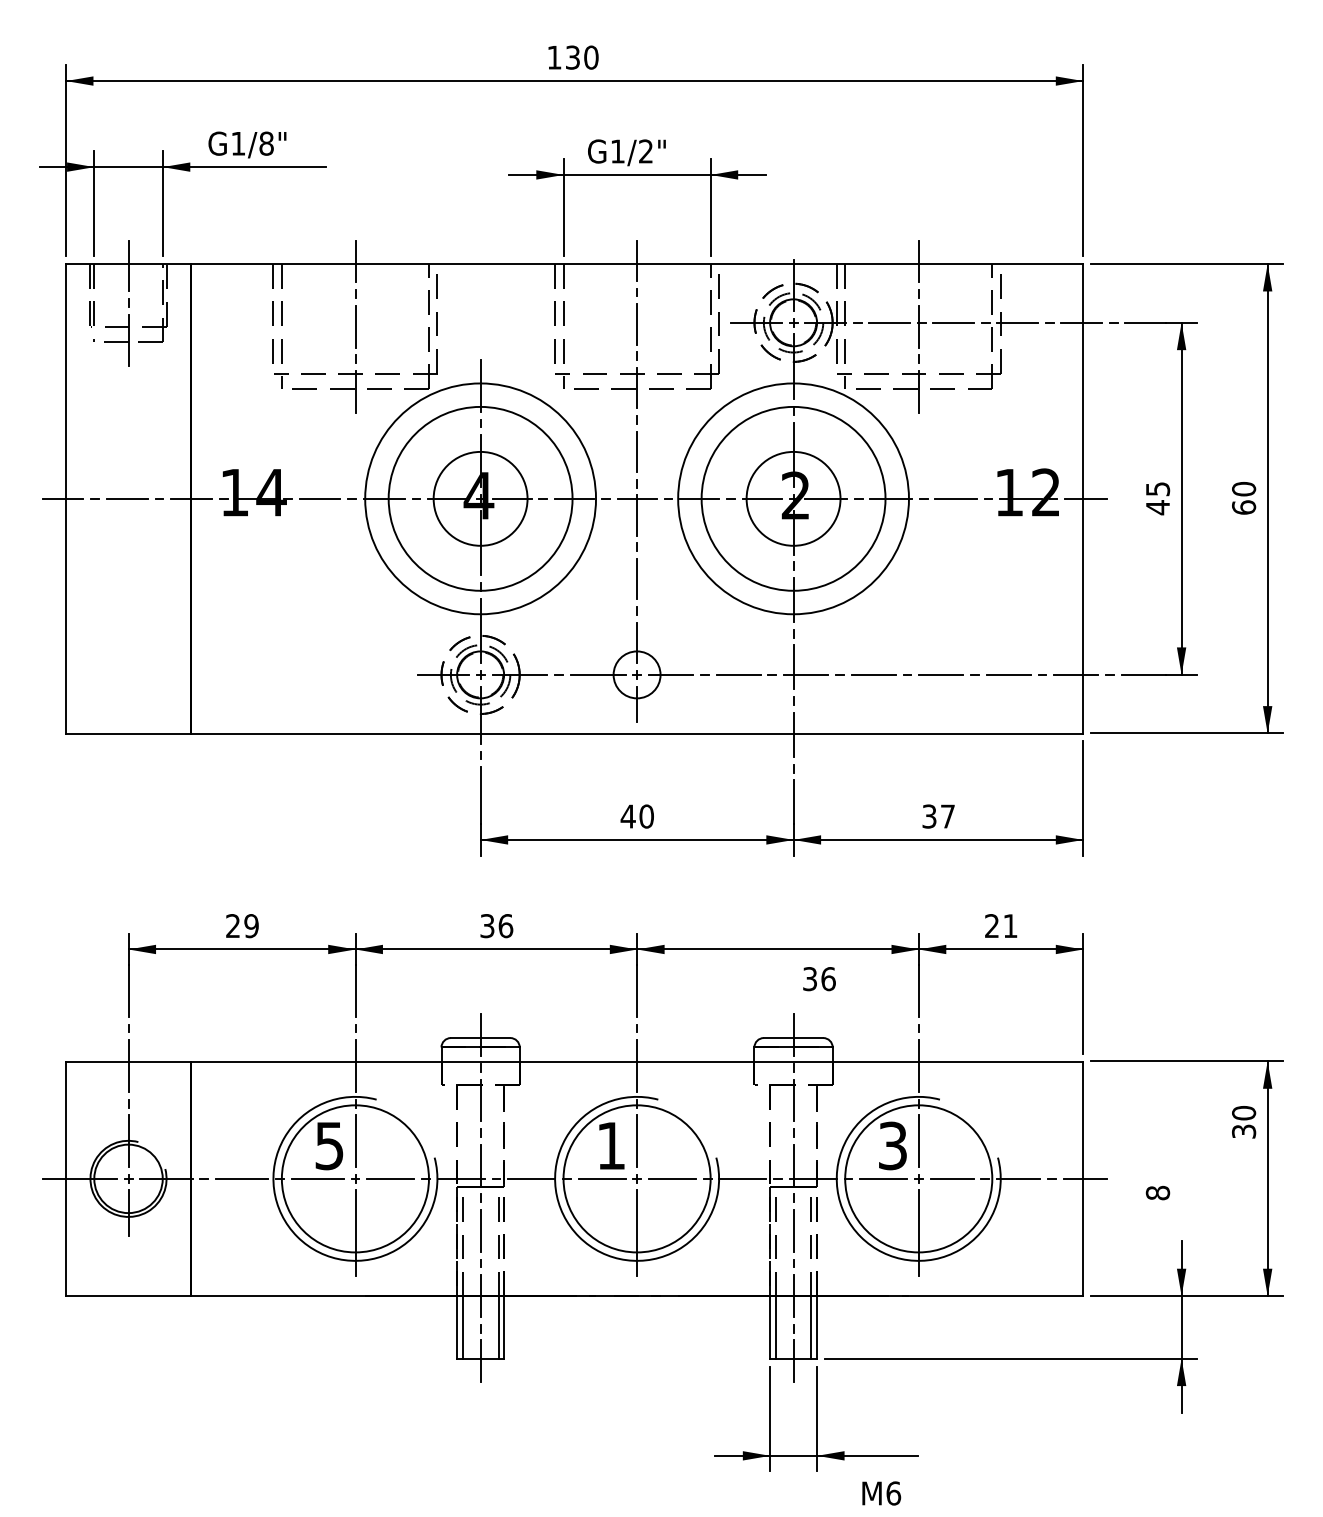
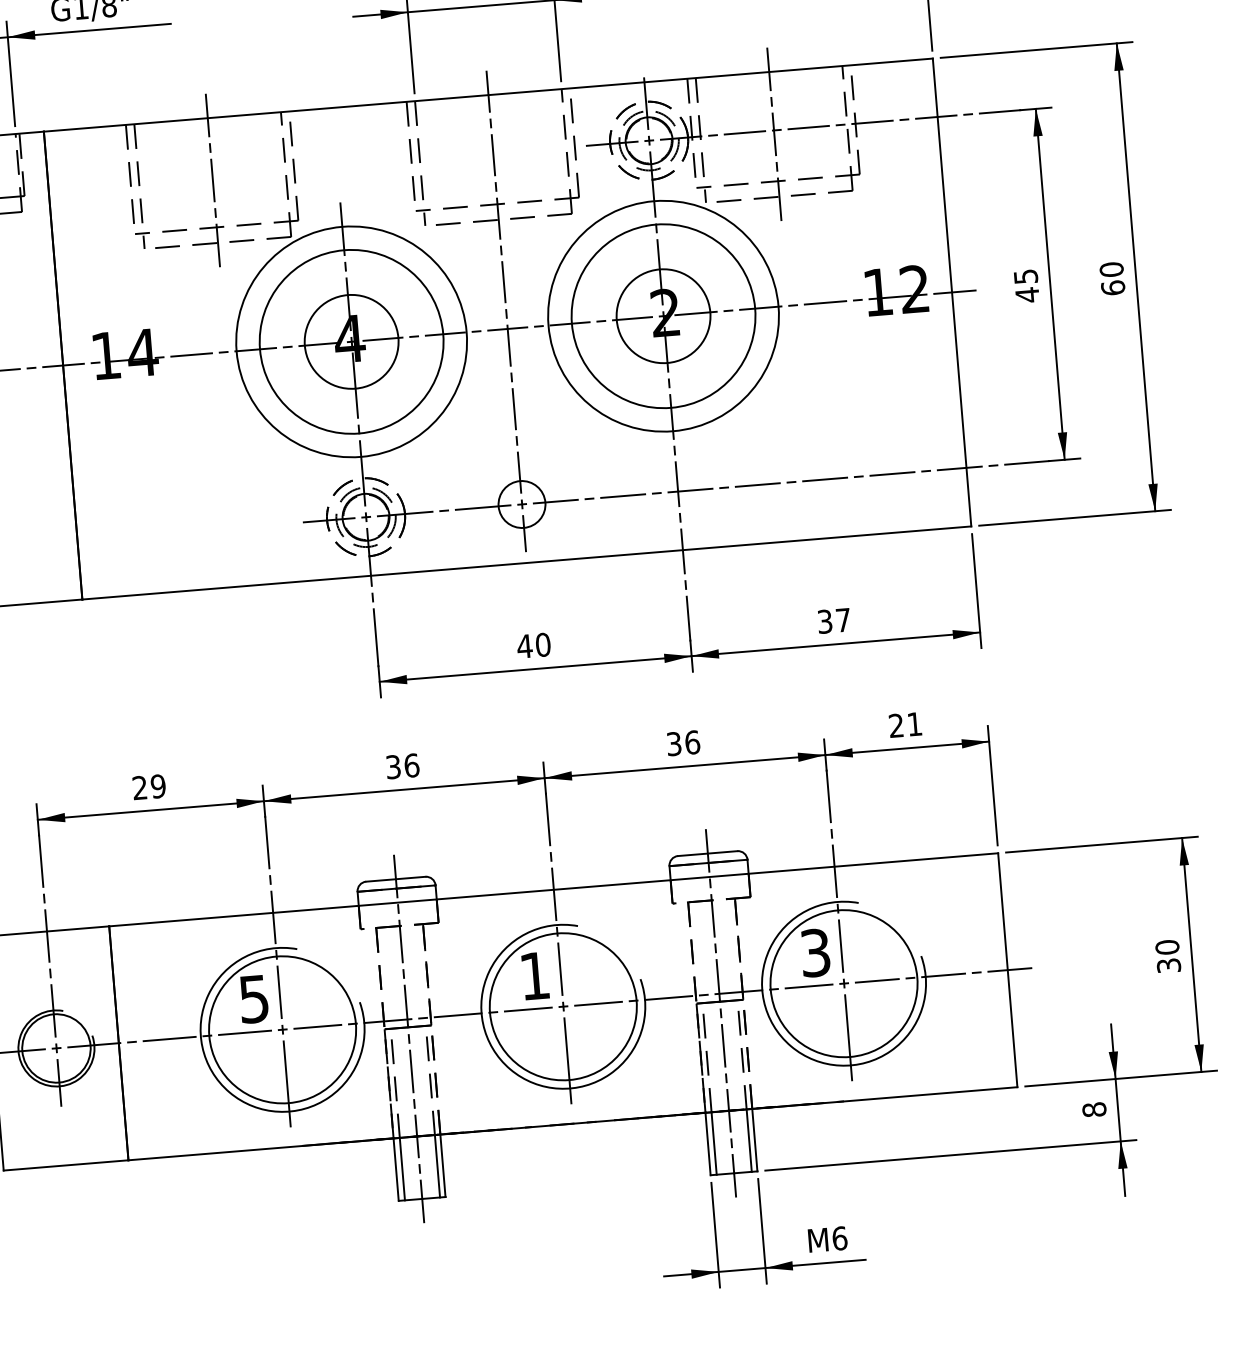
text: (819, 979) -> (683, 743), moved
text: (1244, 1122) -> (1168, 956), moved
text: (1157, 1193) -> (1093, 1110), moved
text: (881, 1493) -> (827, 1239), moved

